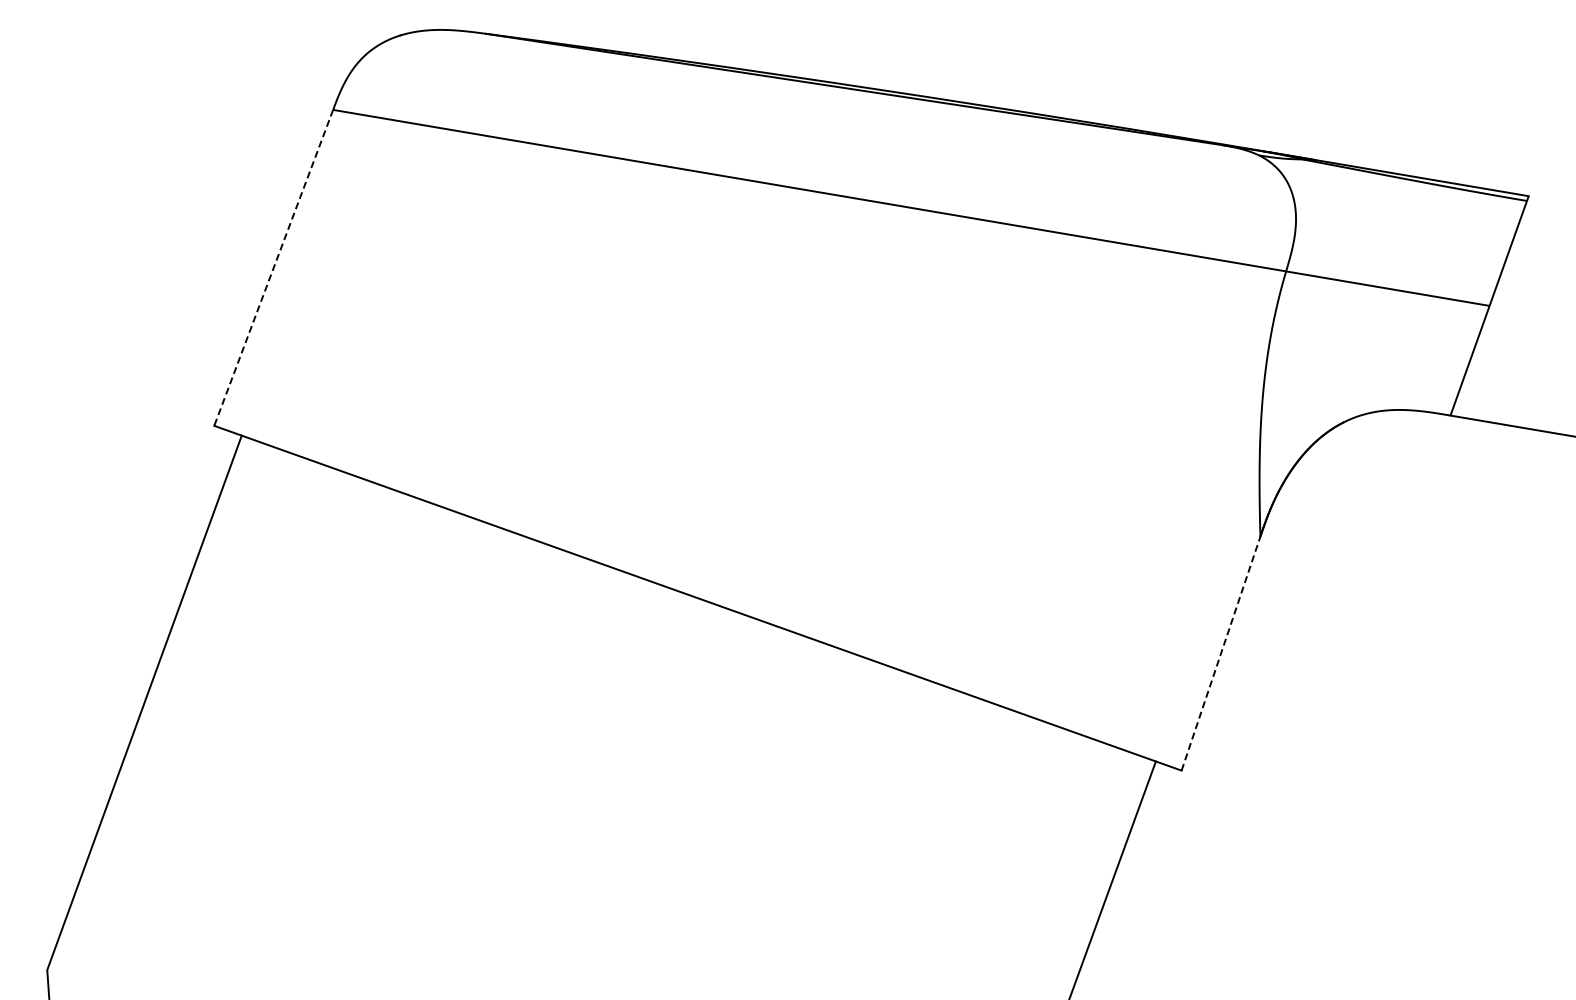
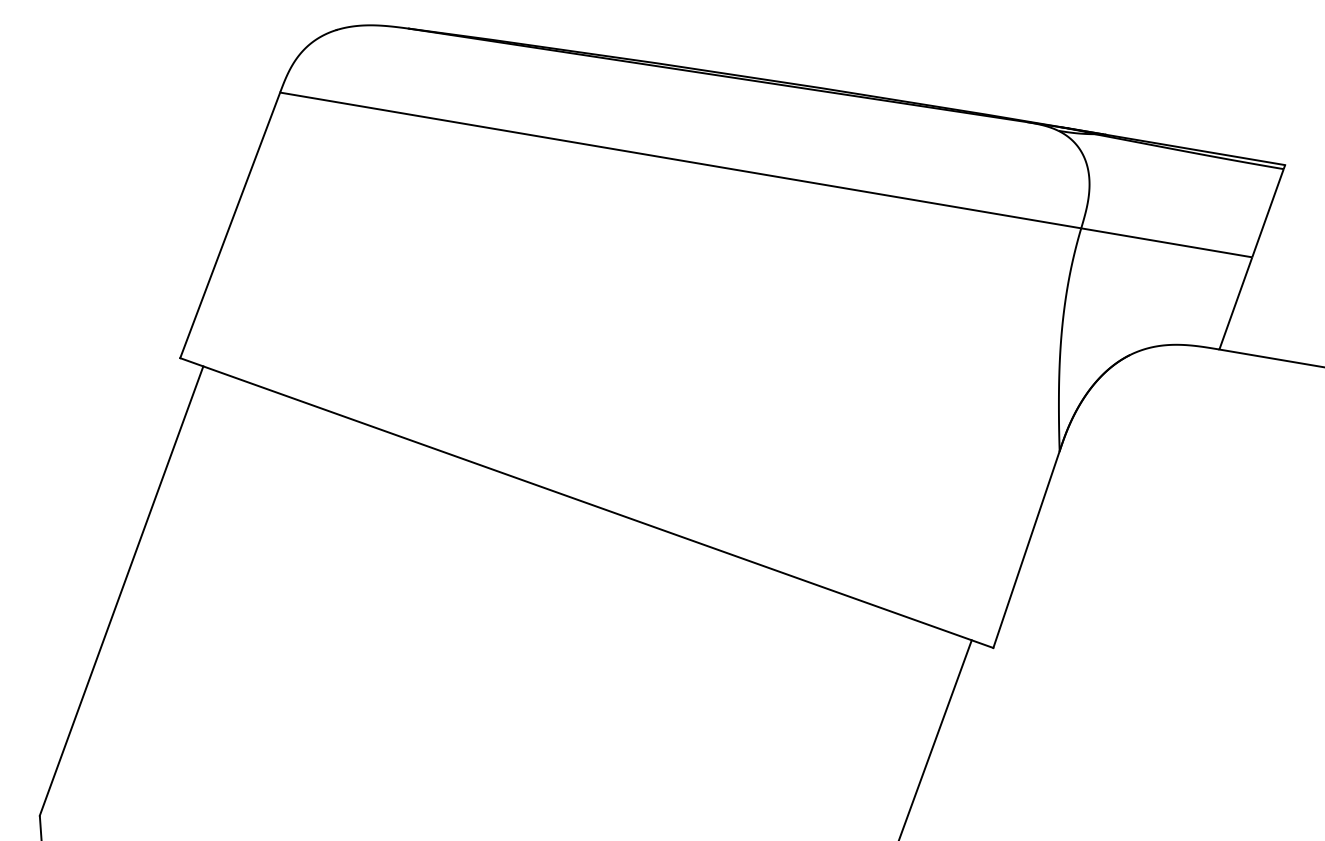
line: (273, 267) -> (230, 225), dashed -> solid
line: (1221, 653) -> (1026, 549), dashed -> solid

